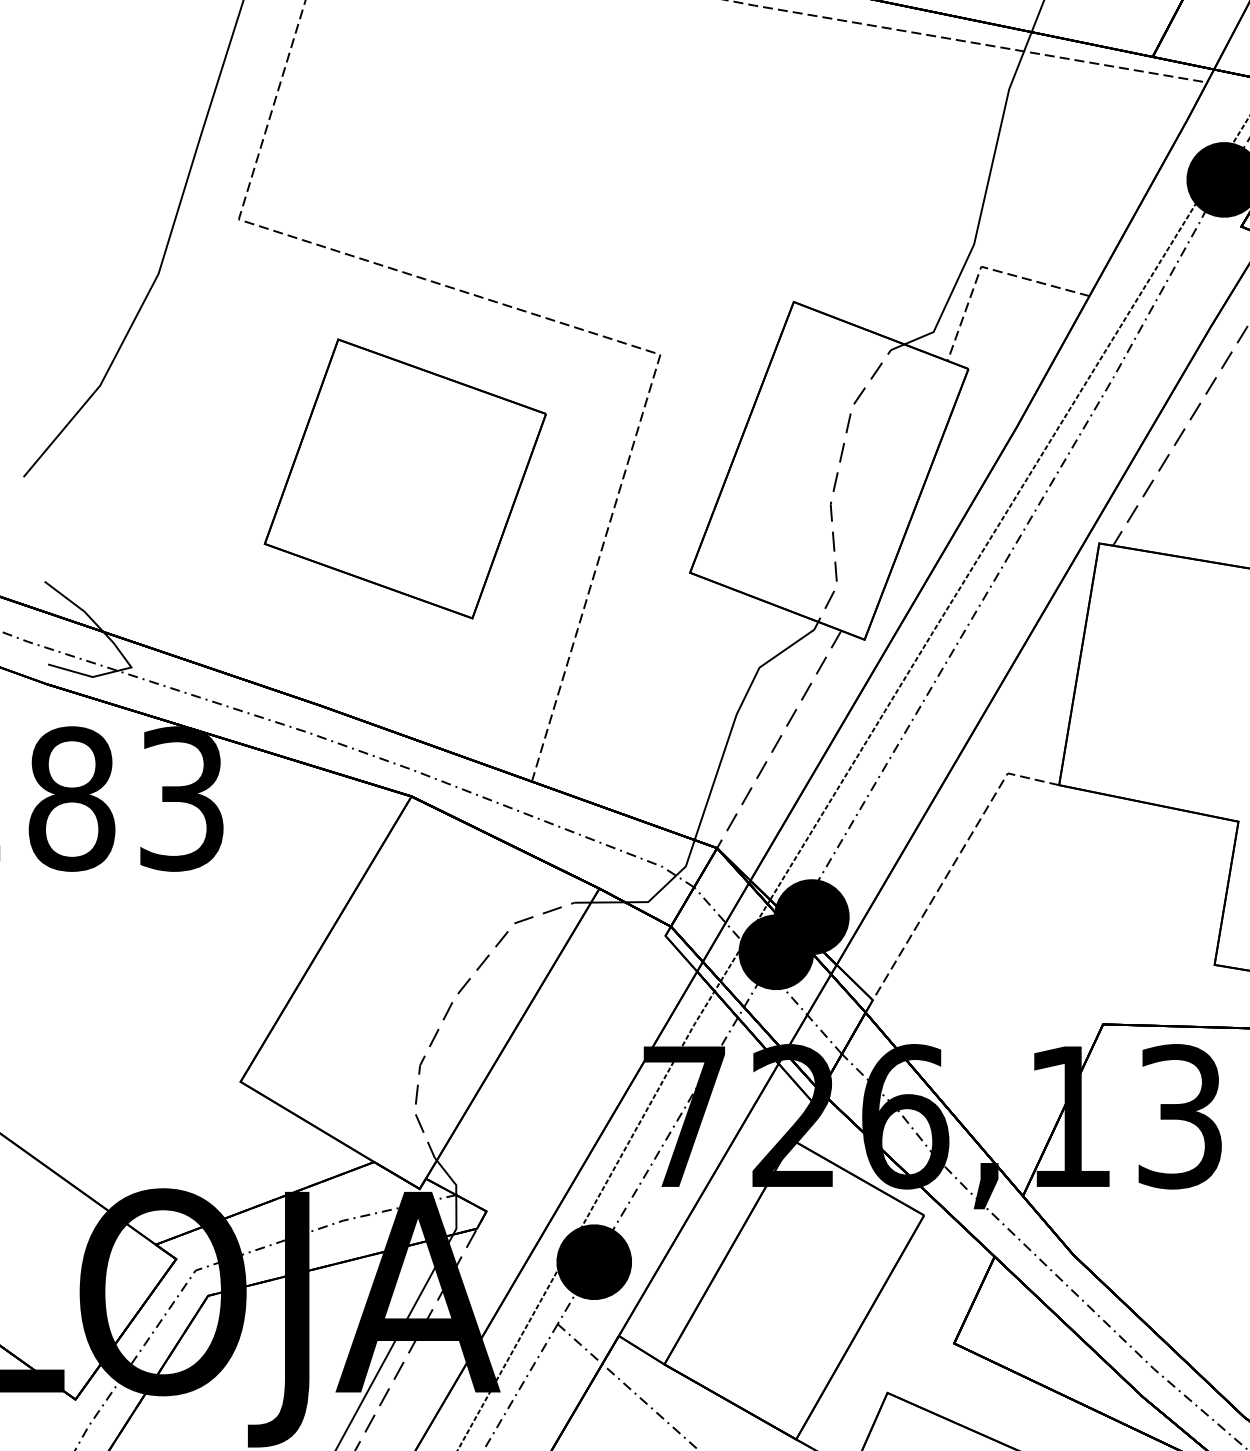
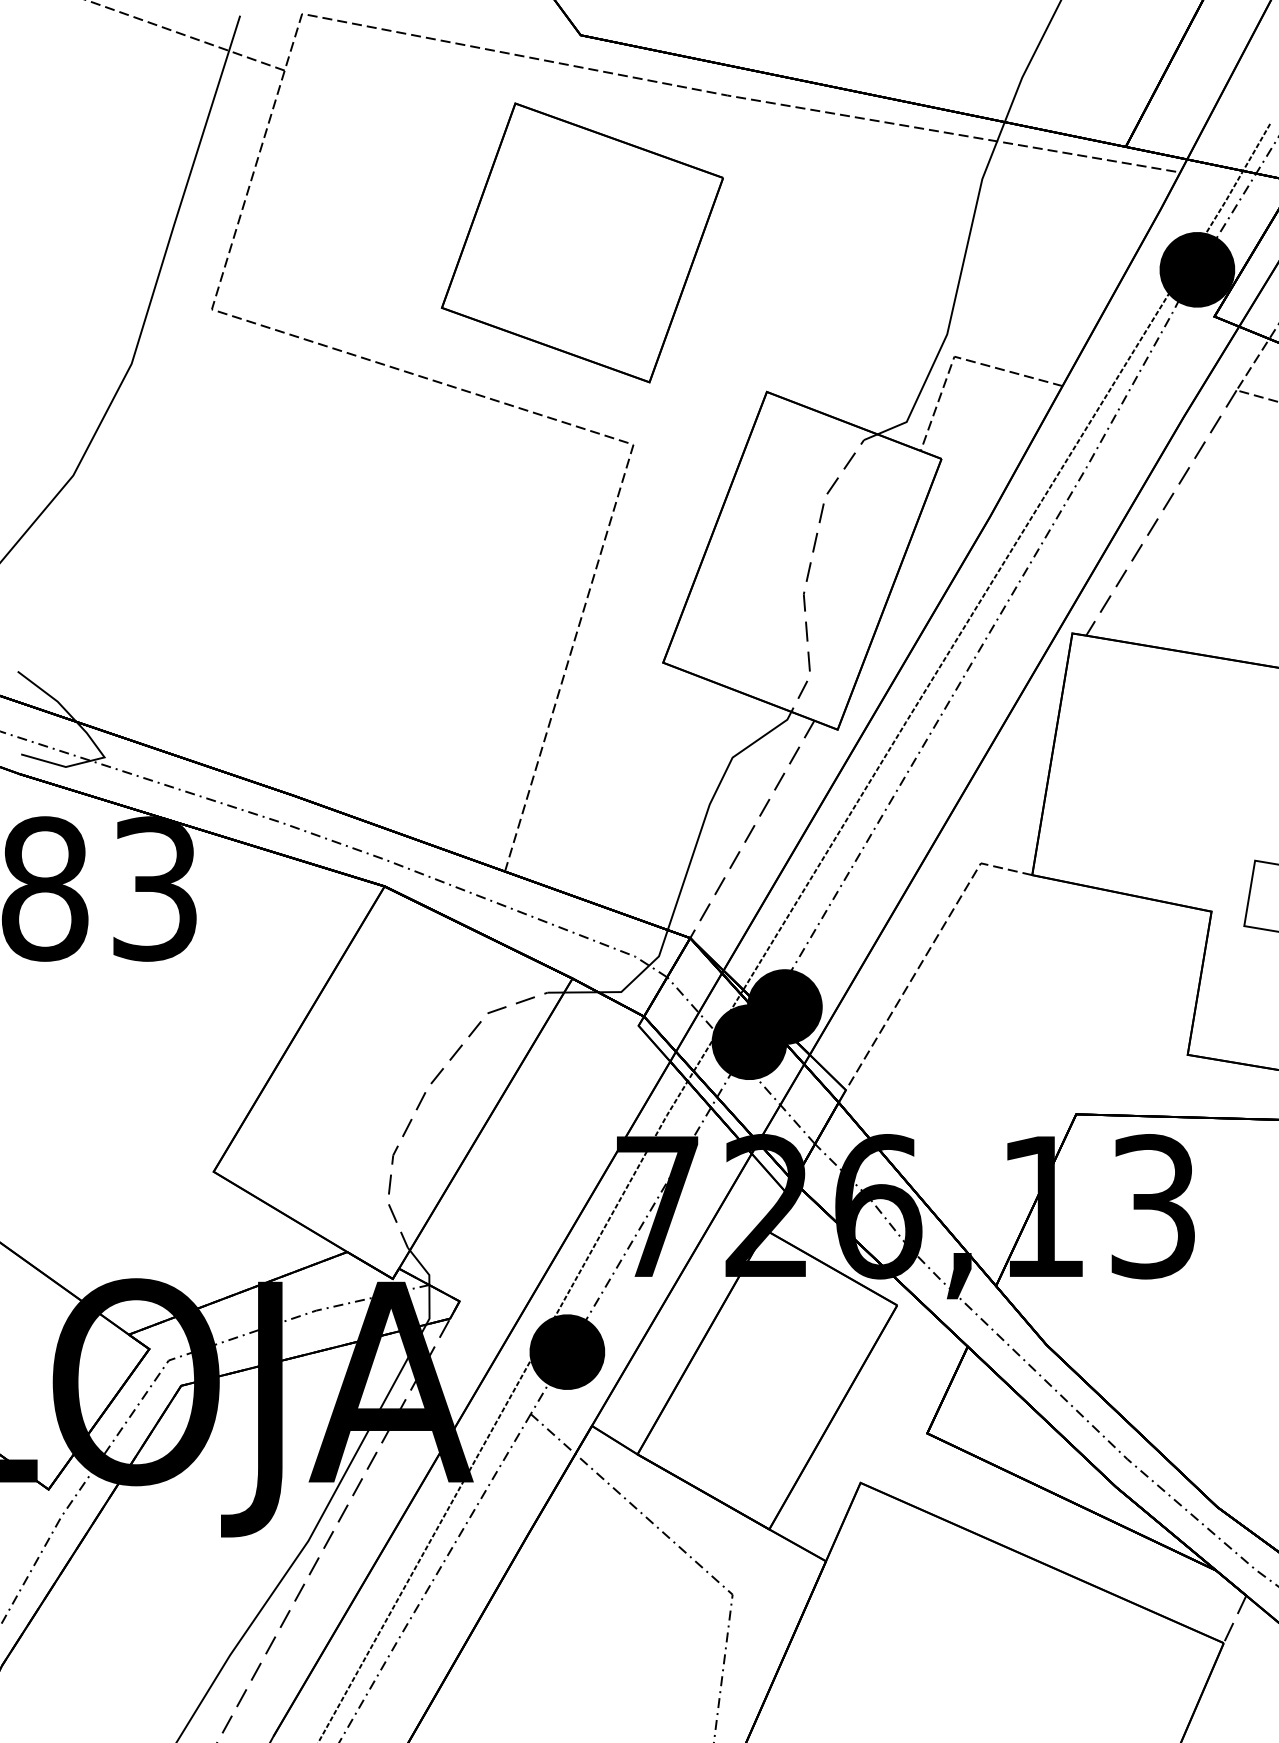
part: (404, 478) -> (581, 242), moved

